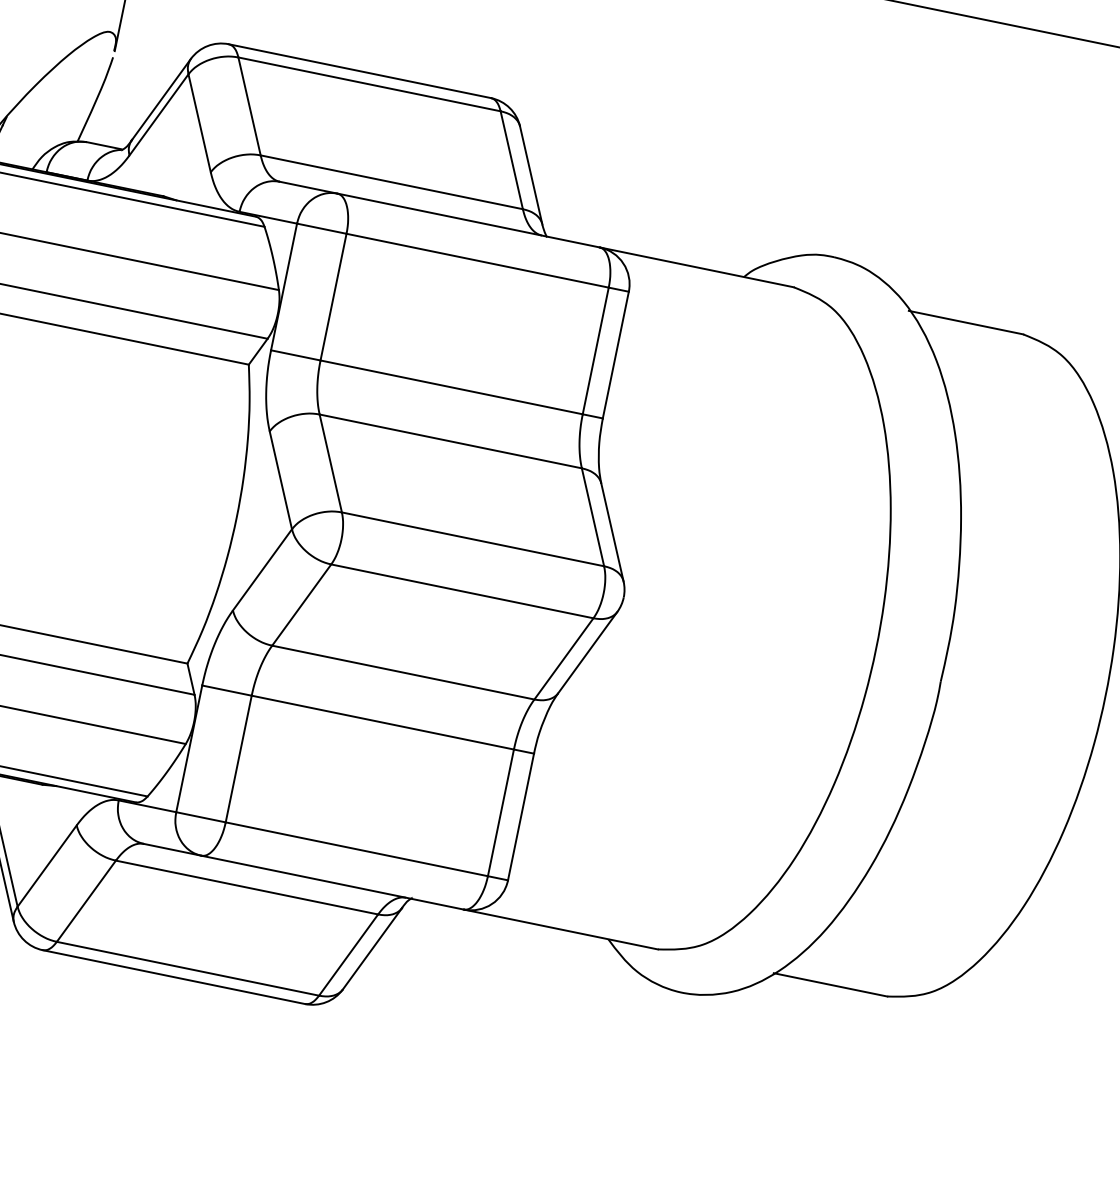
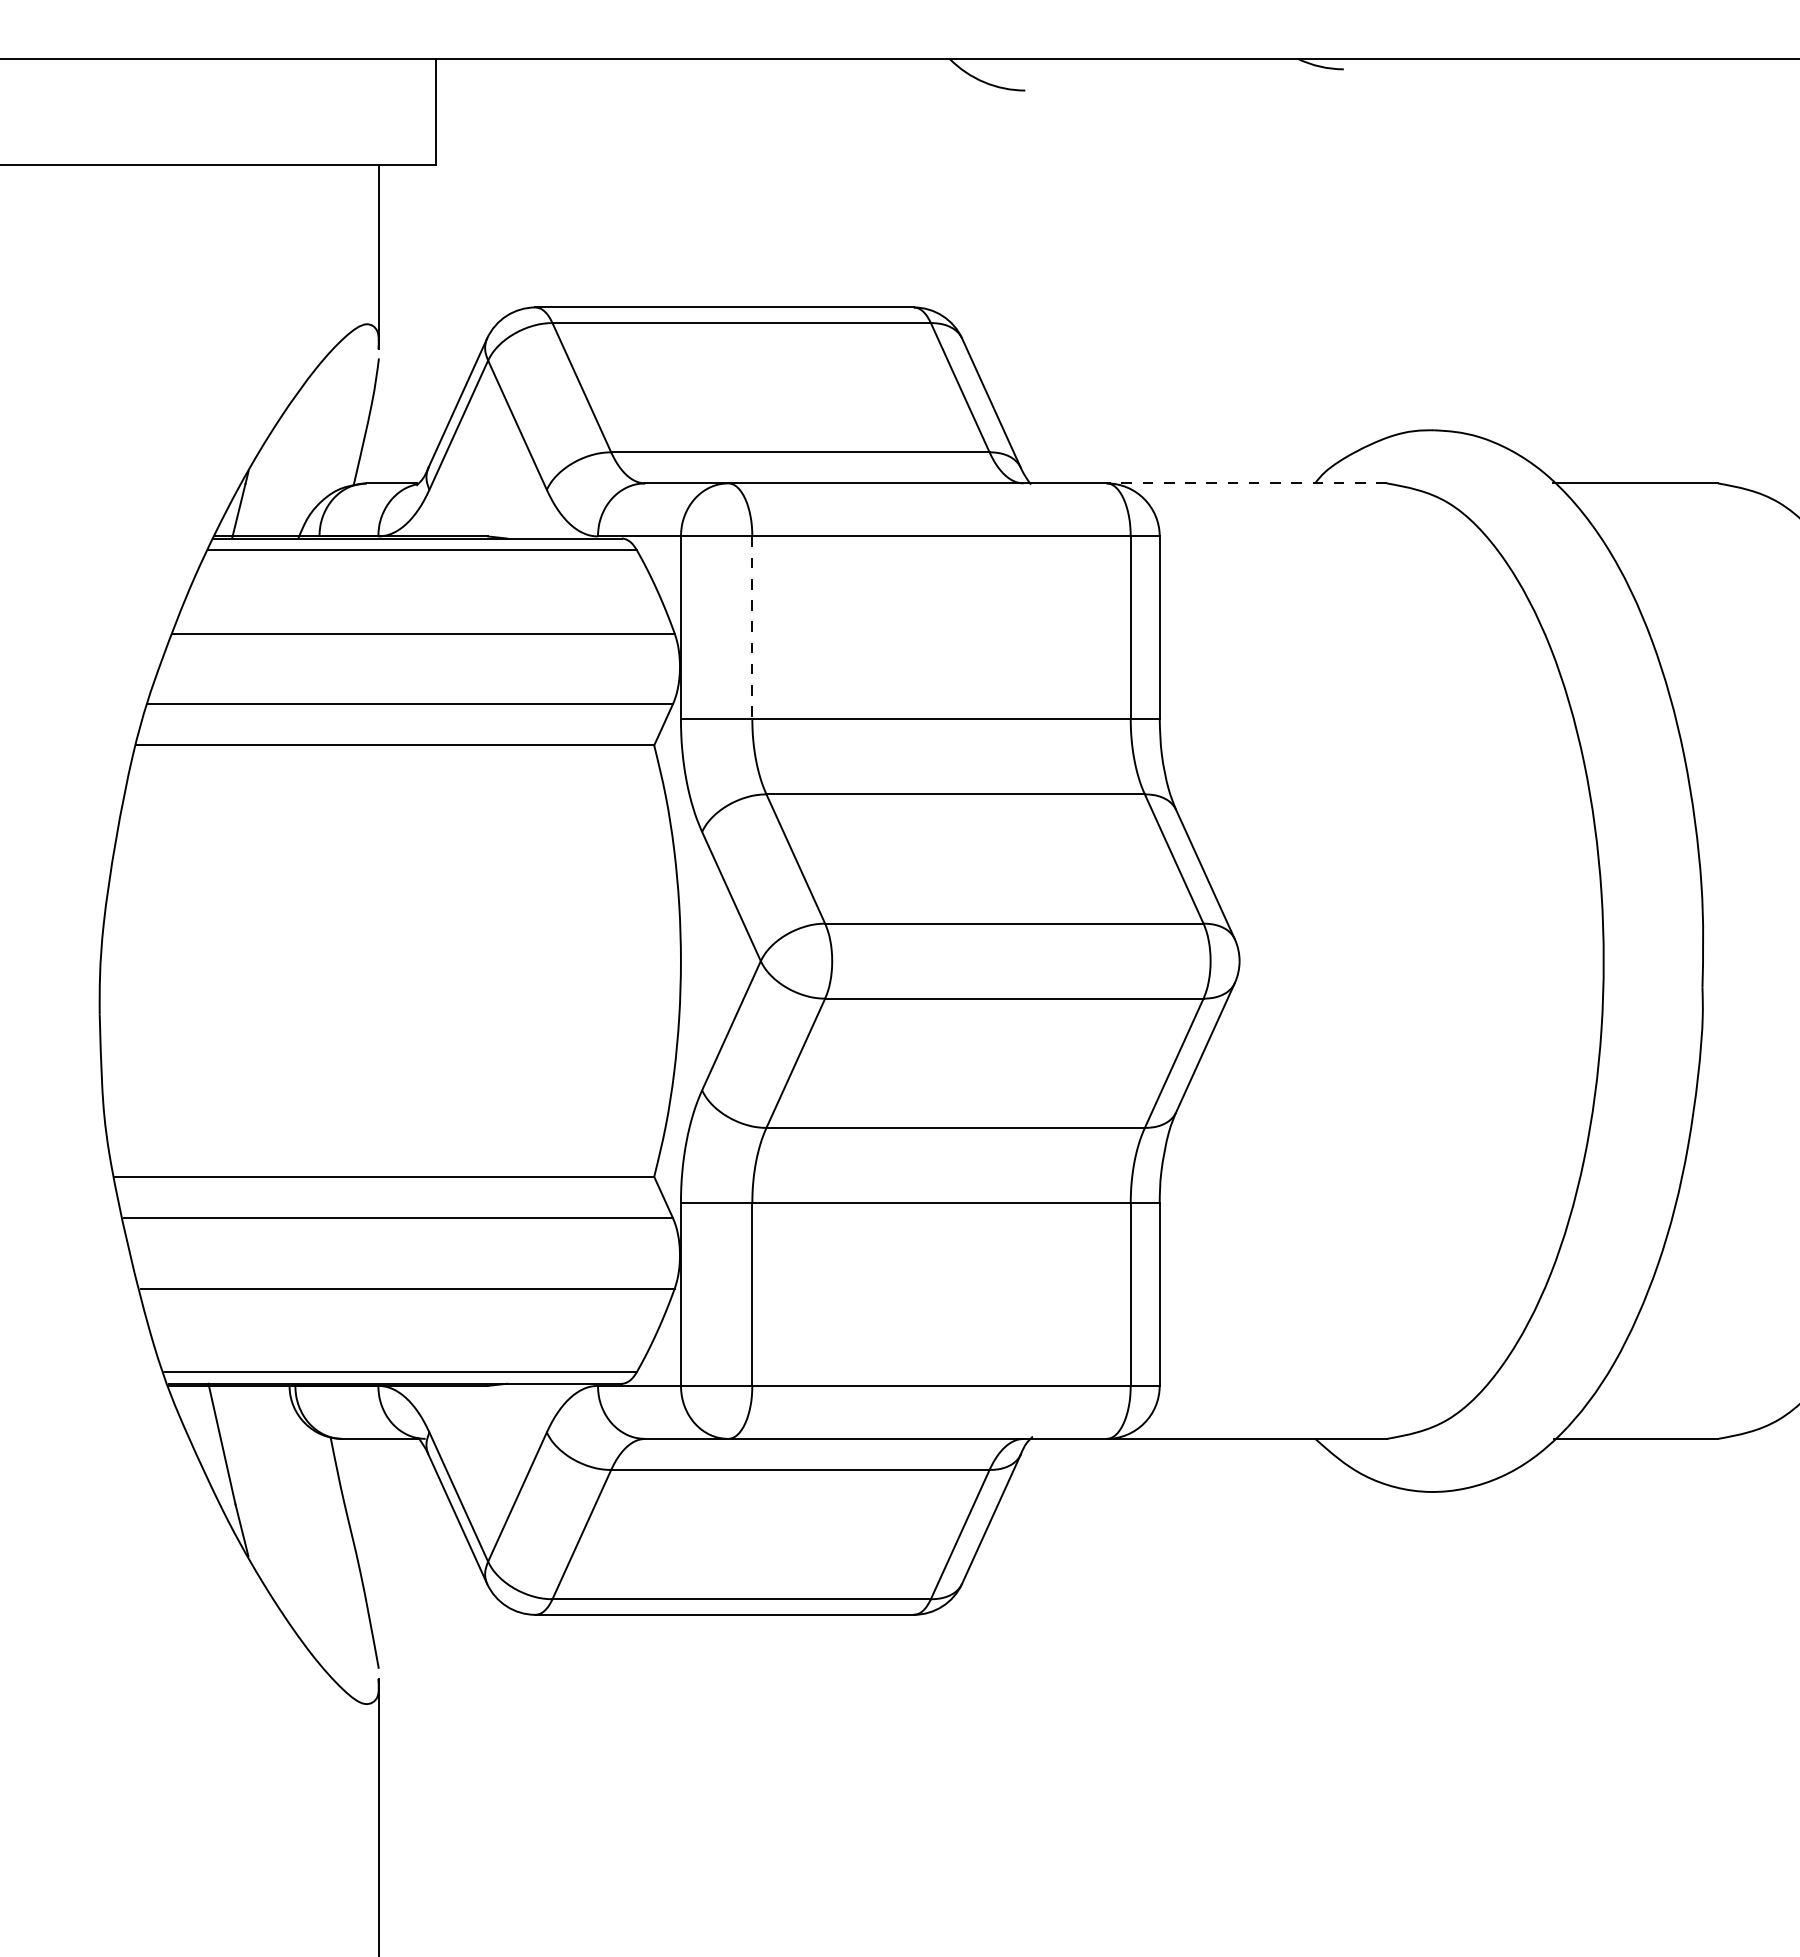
line: (696, 267) -> (1246, 483), solid -> dashed
line: (333, 297) -> (752, 628), solid -> dashed

